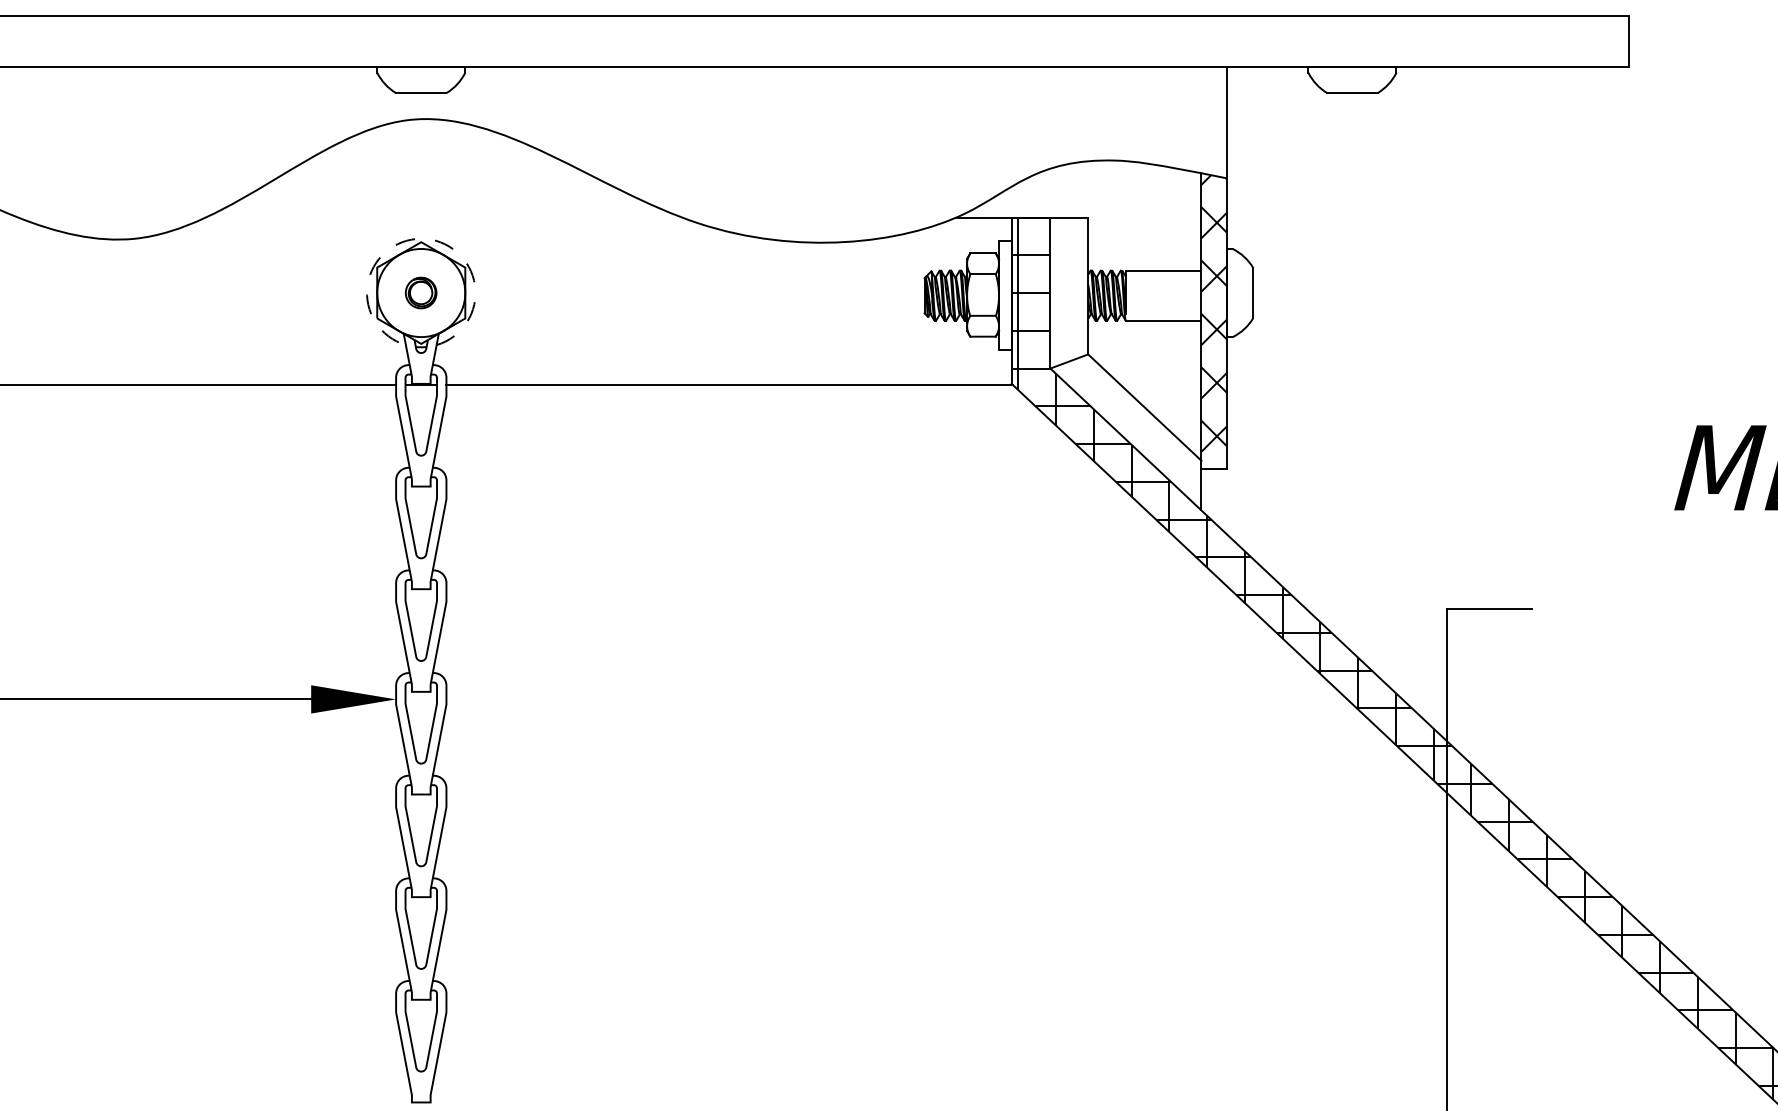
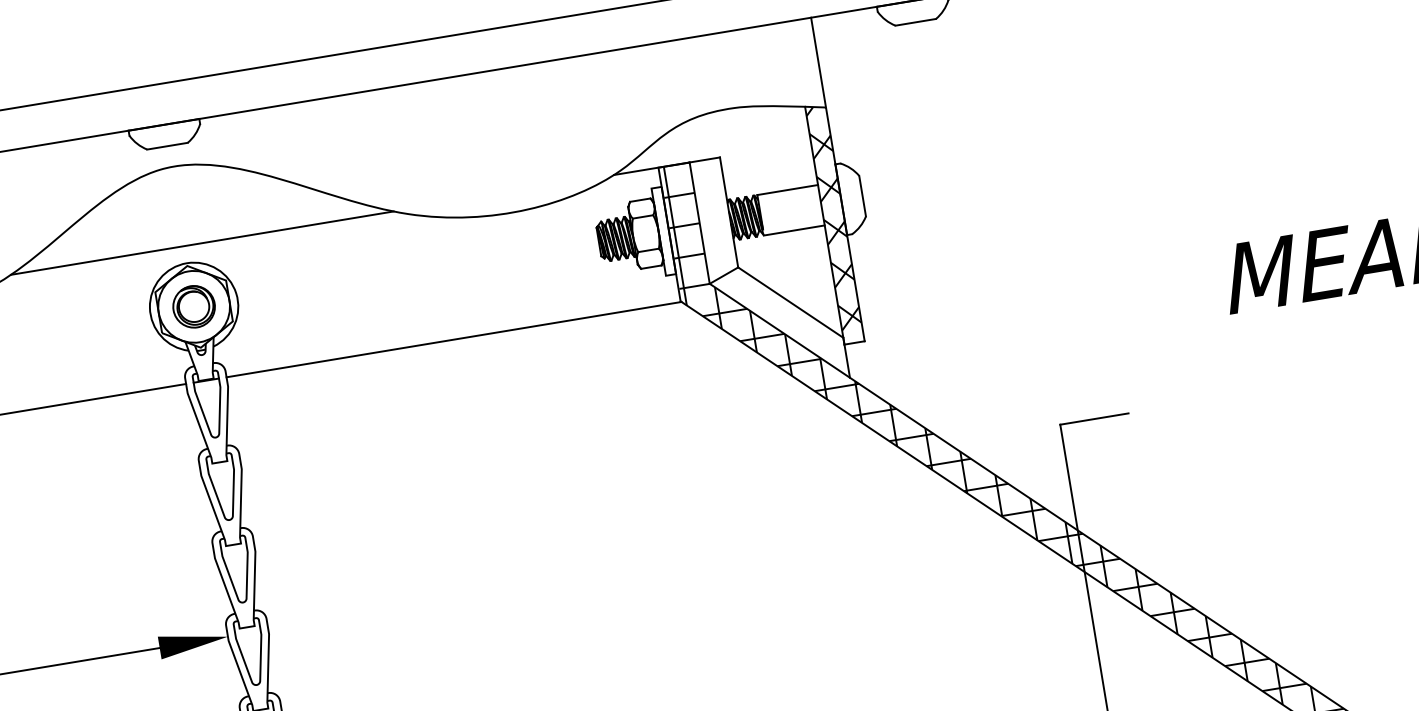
line: (443, 217) -> (201, 243), added
arc: (421, 238) -> (187, 262), dashed -> solid
part: (420, 292) -> (193, 306), size x1.67

